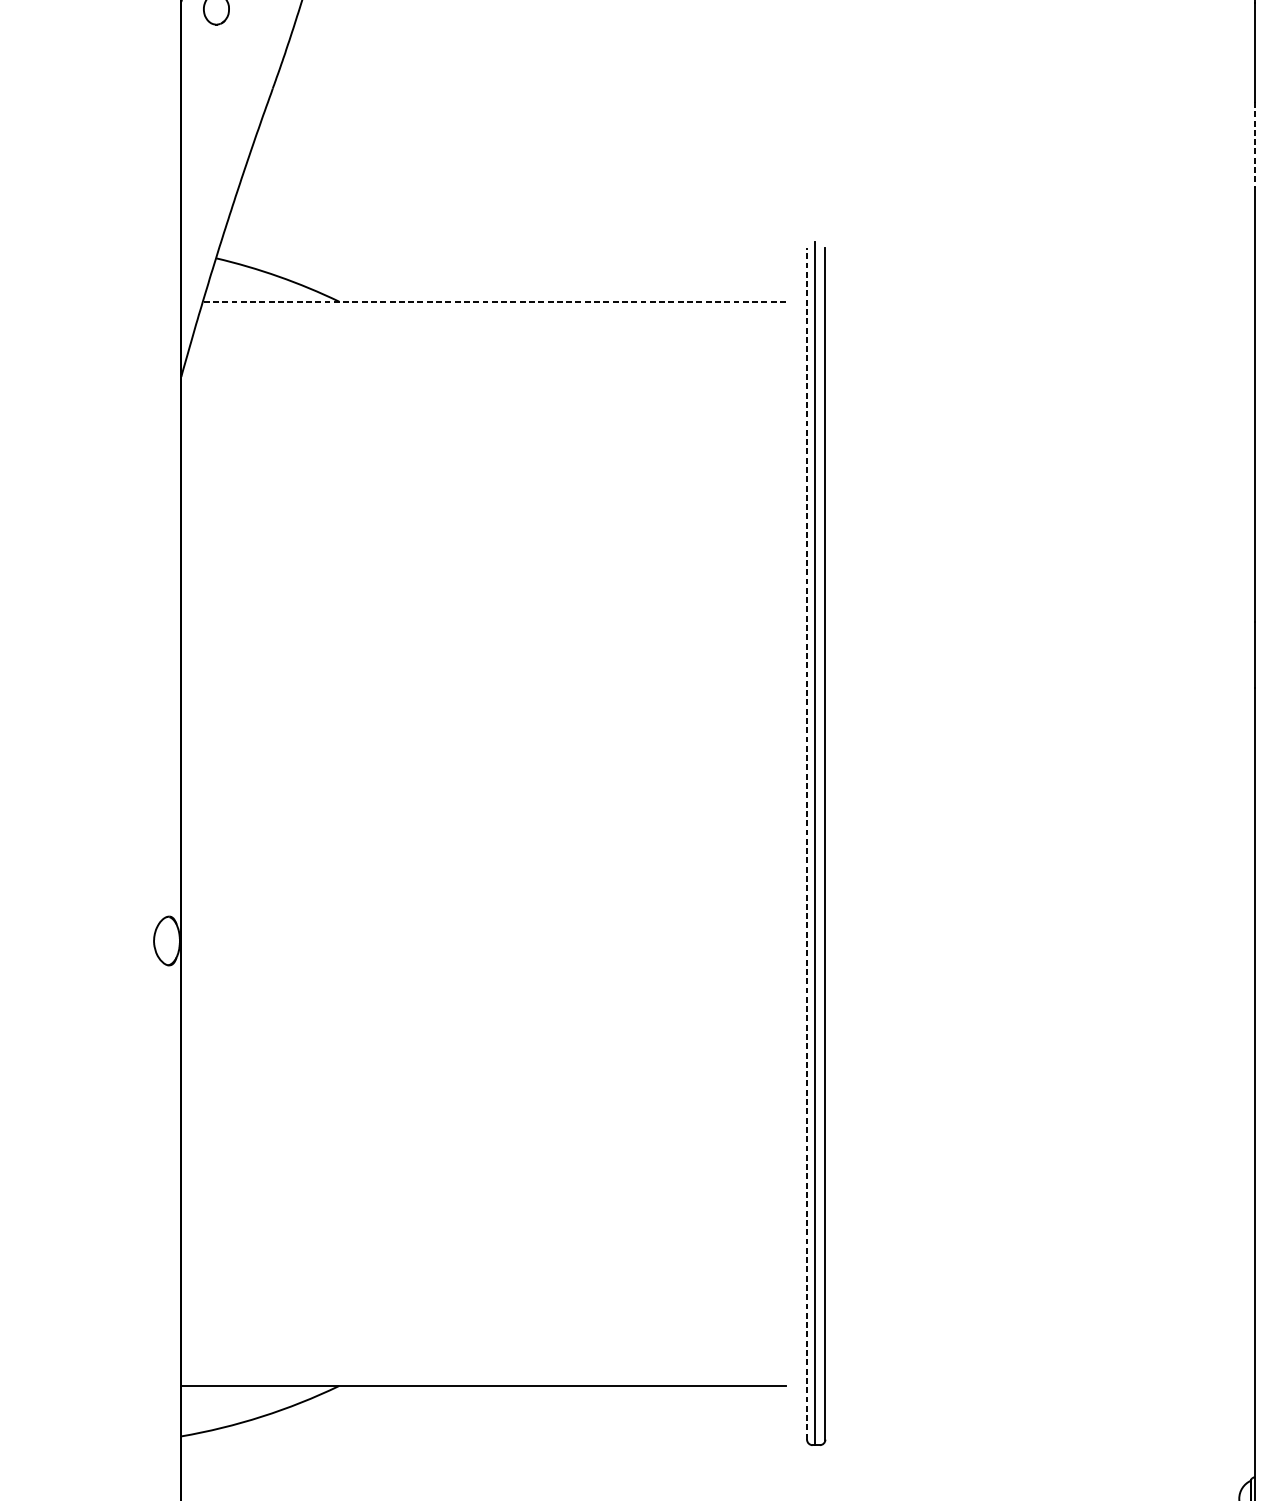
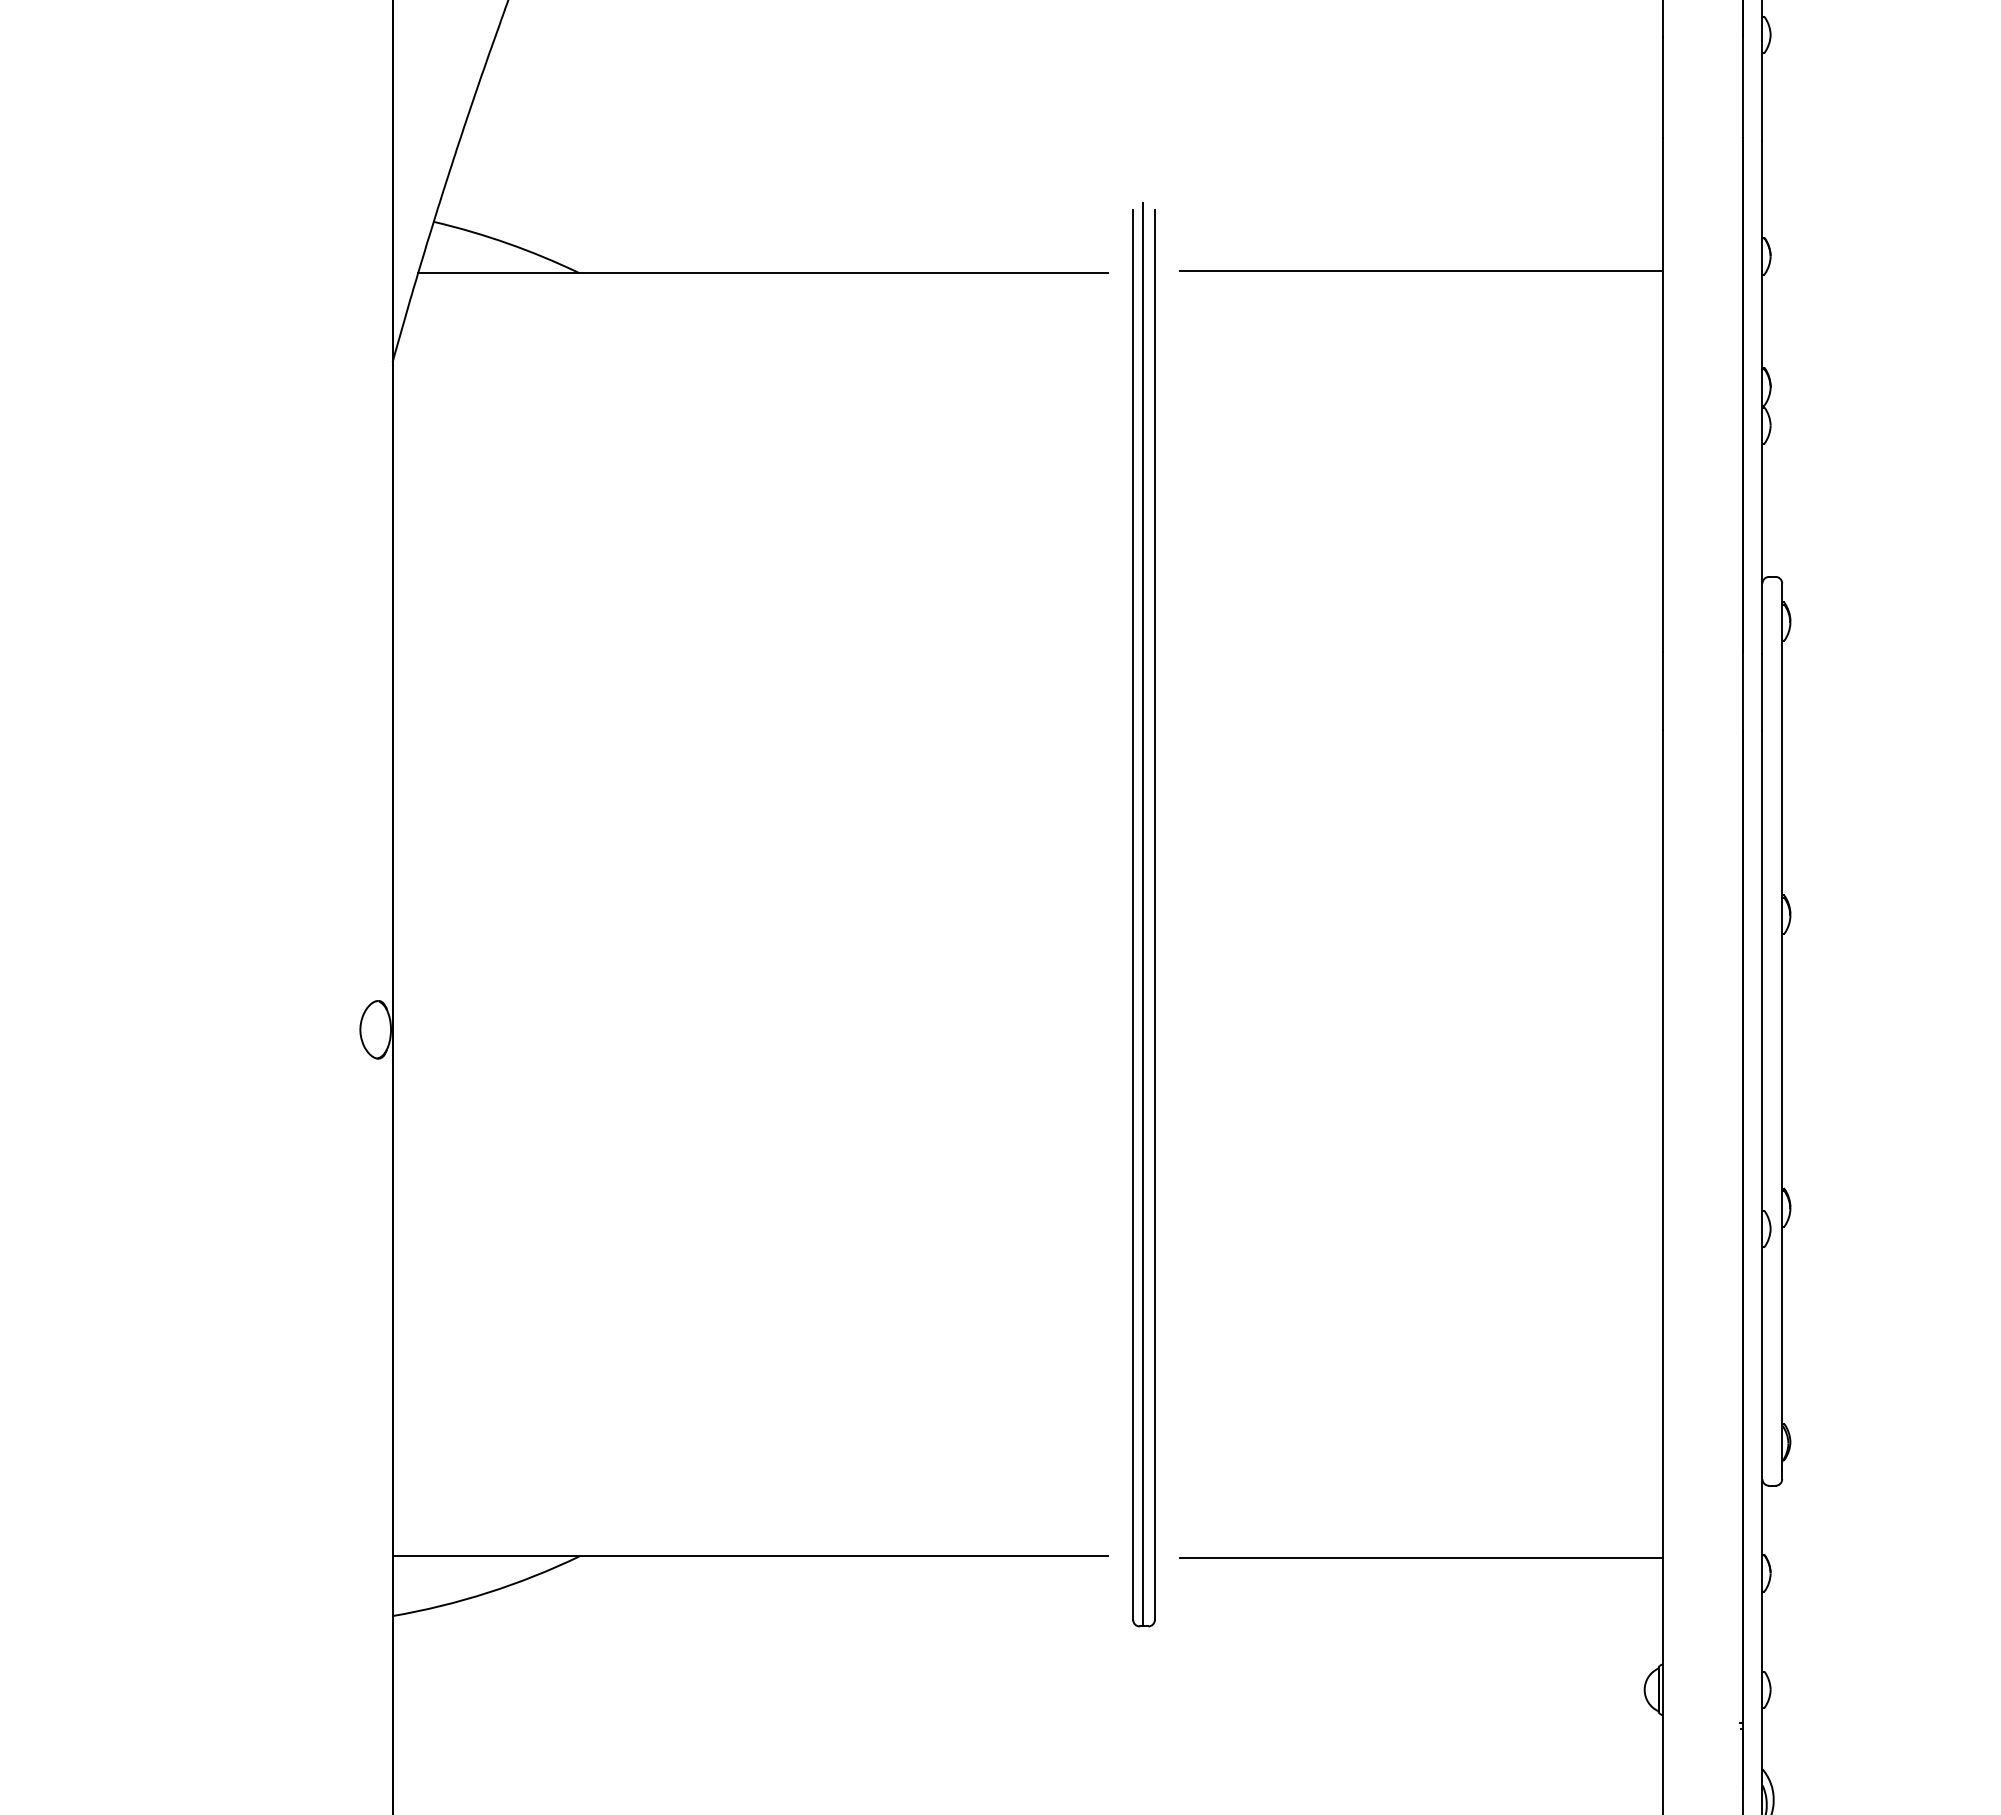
line: (1255, 144) -> (1663, 87), dashed -> solid
line: (1050, 300) -> (1421, 271), added
line: (494, 301) -> (763, 273), dashed -> solid
line: (807, 843) -> (1133, 914), dashed -> solid
line: (1050, 1387) -> (1421, 1558), added

